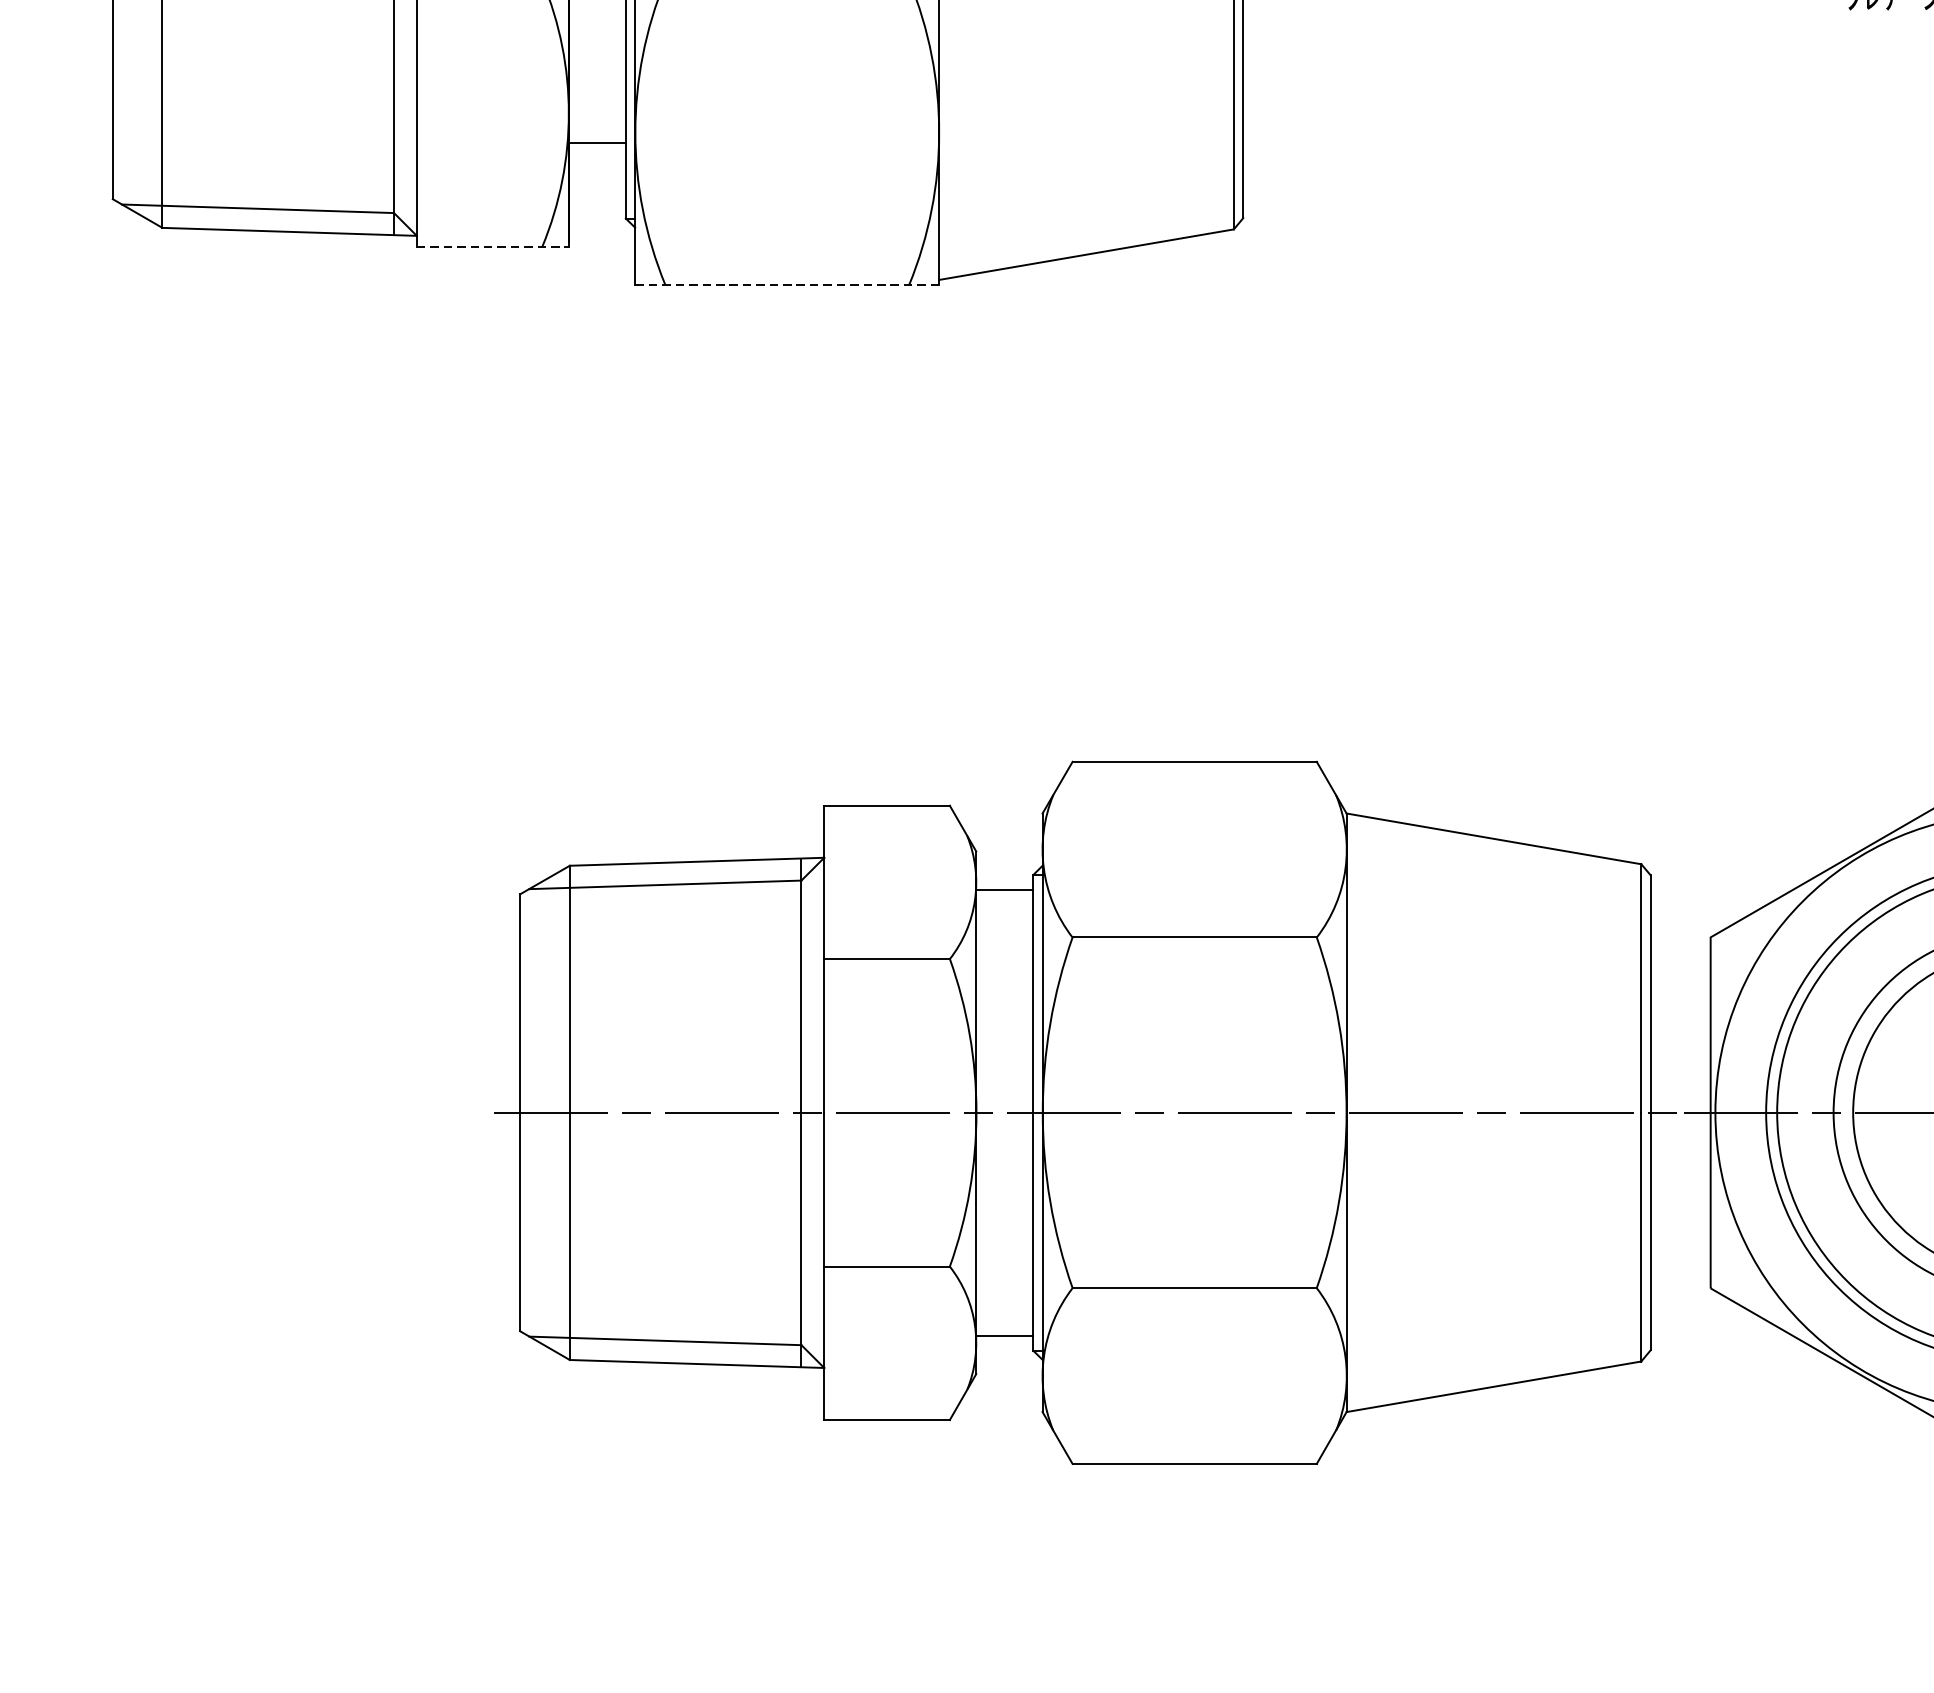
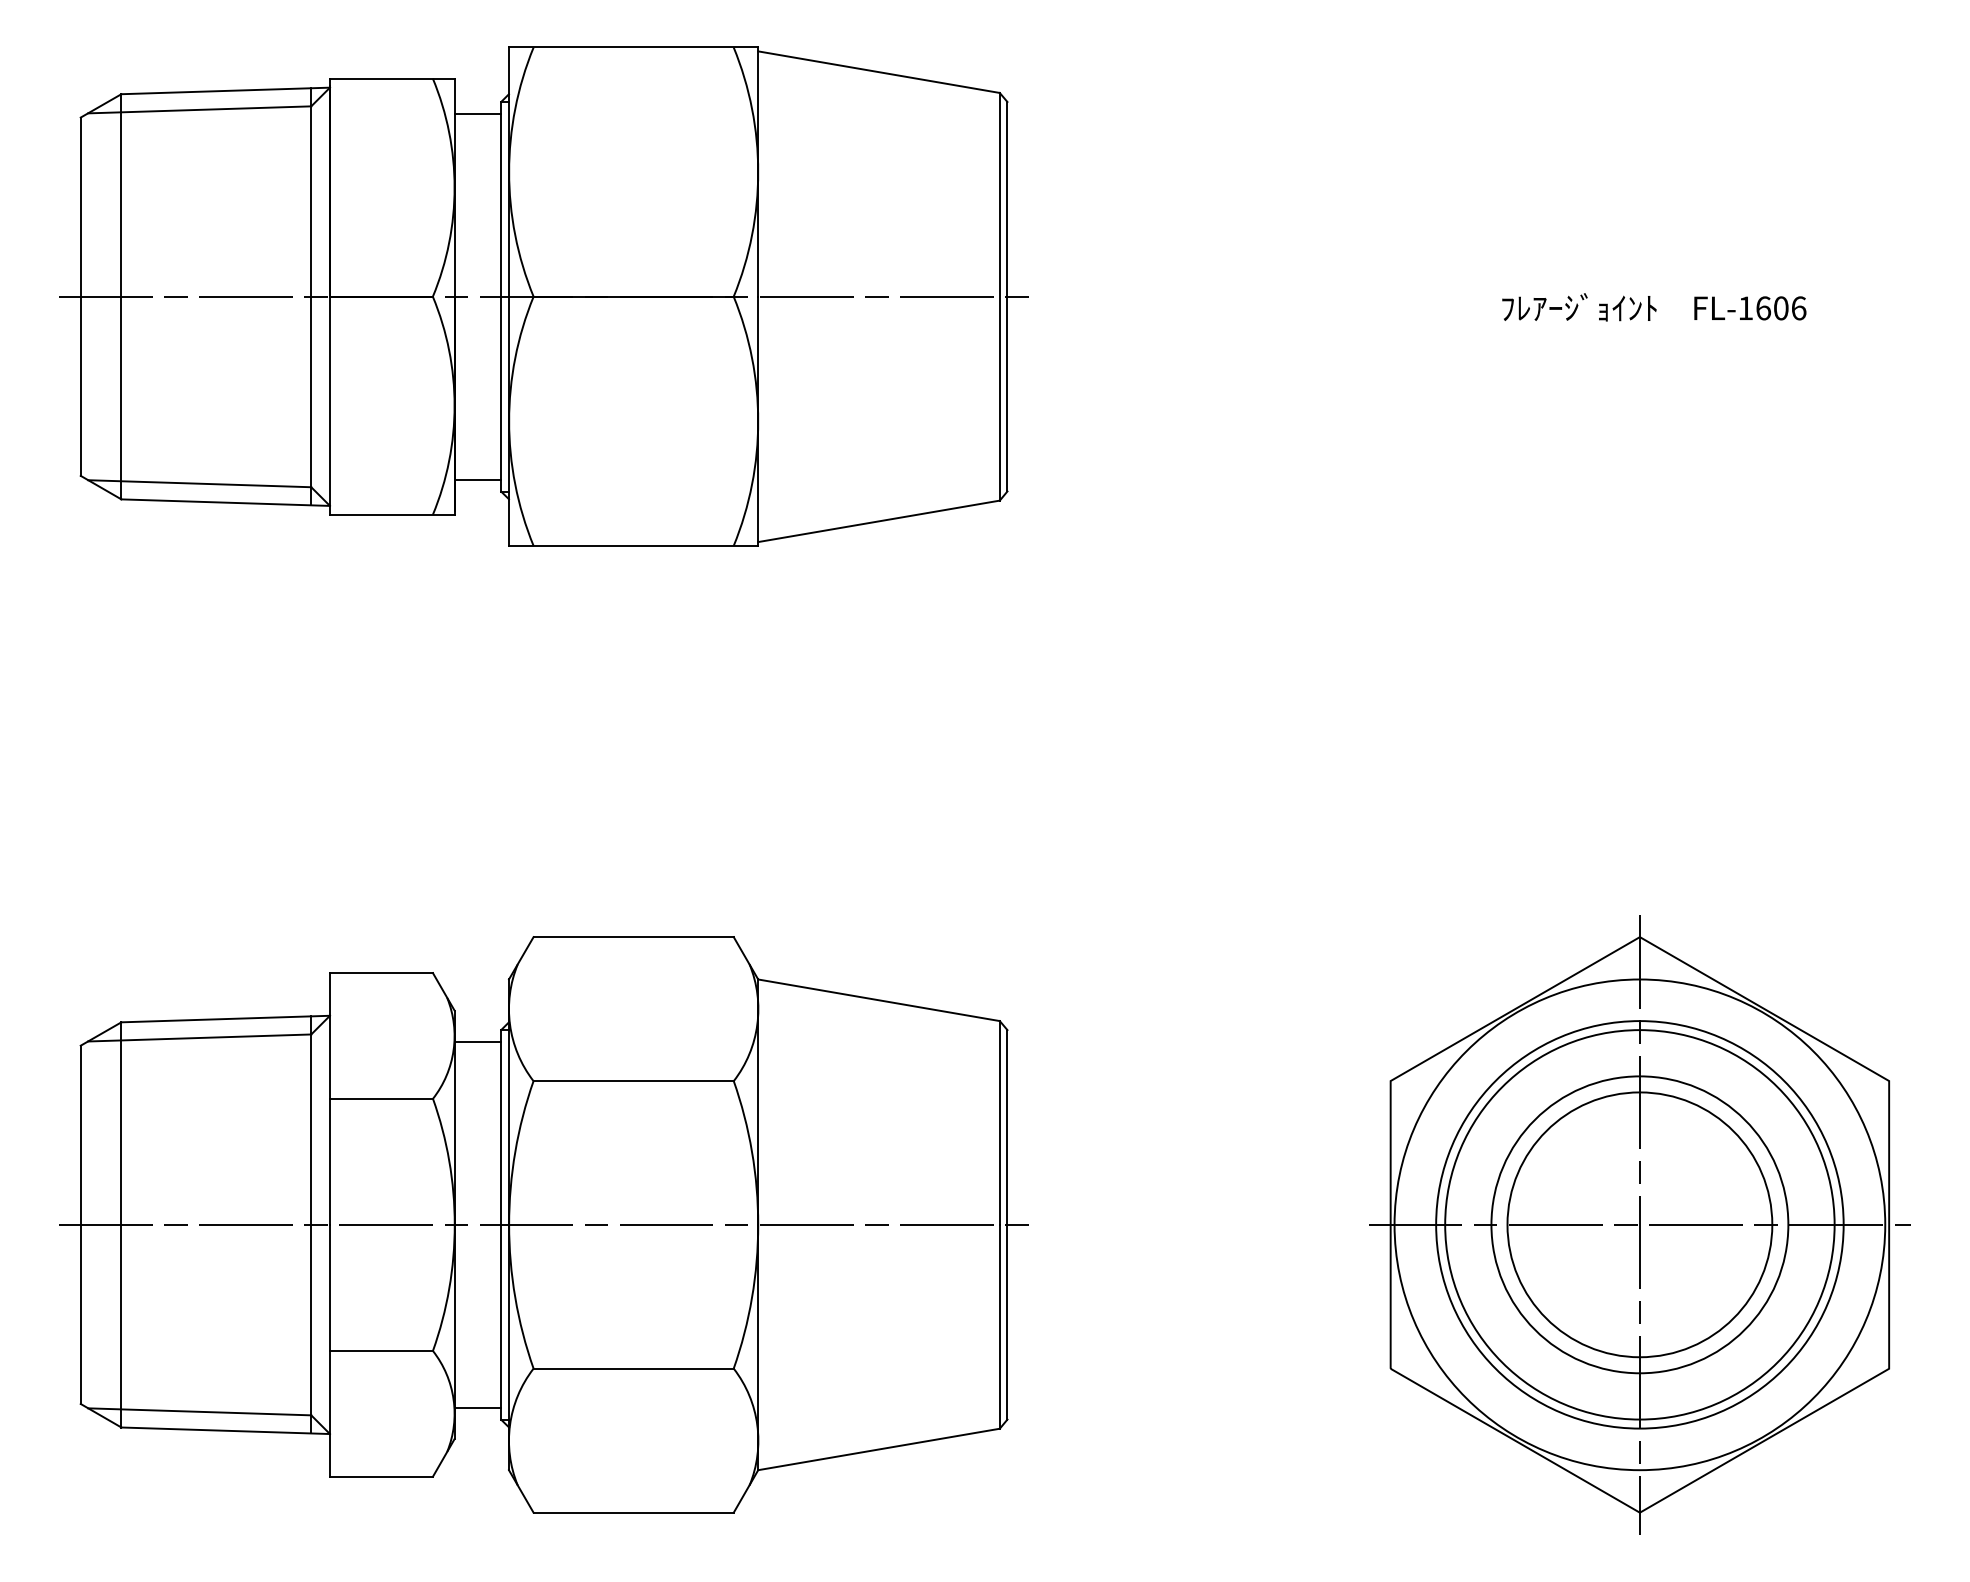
line: (596, 142) -> (477, 479), moved
line: (493, 246) -> (392, 514), dashed -> solid
line: (787, 284) -> (633, 545), dashed -> solid
part: (1084, 1112) -> (543, 1224), moved

